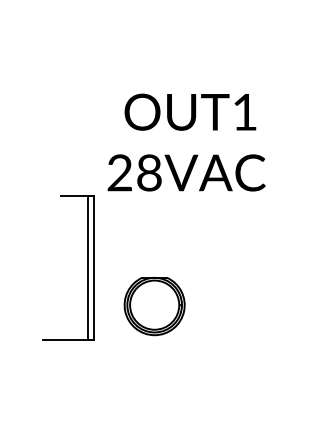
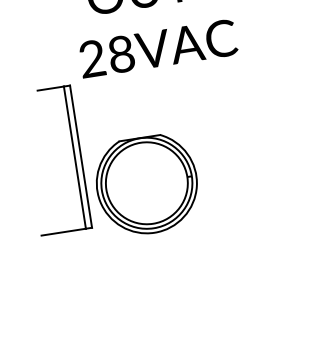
part: (154, 306) -> (146, 185), size x1.67

